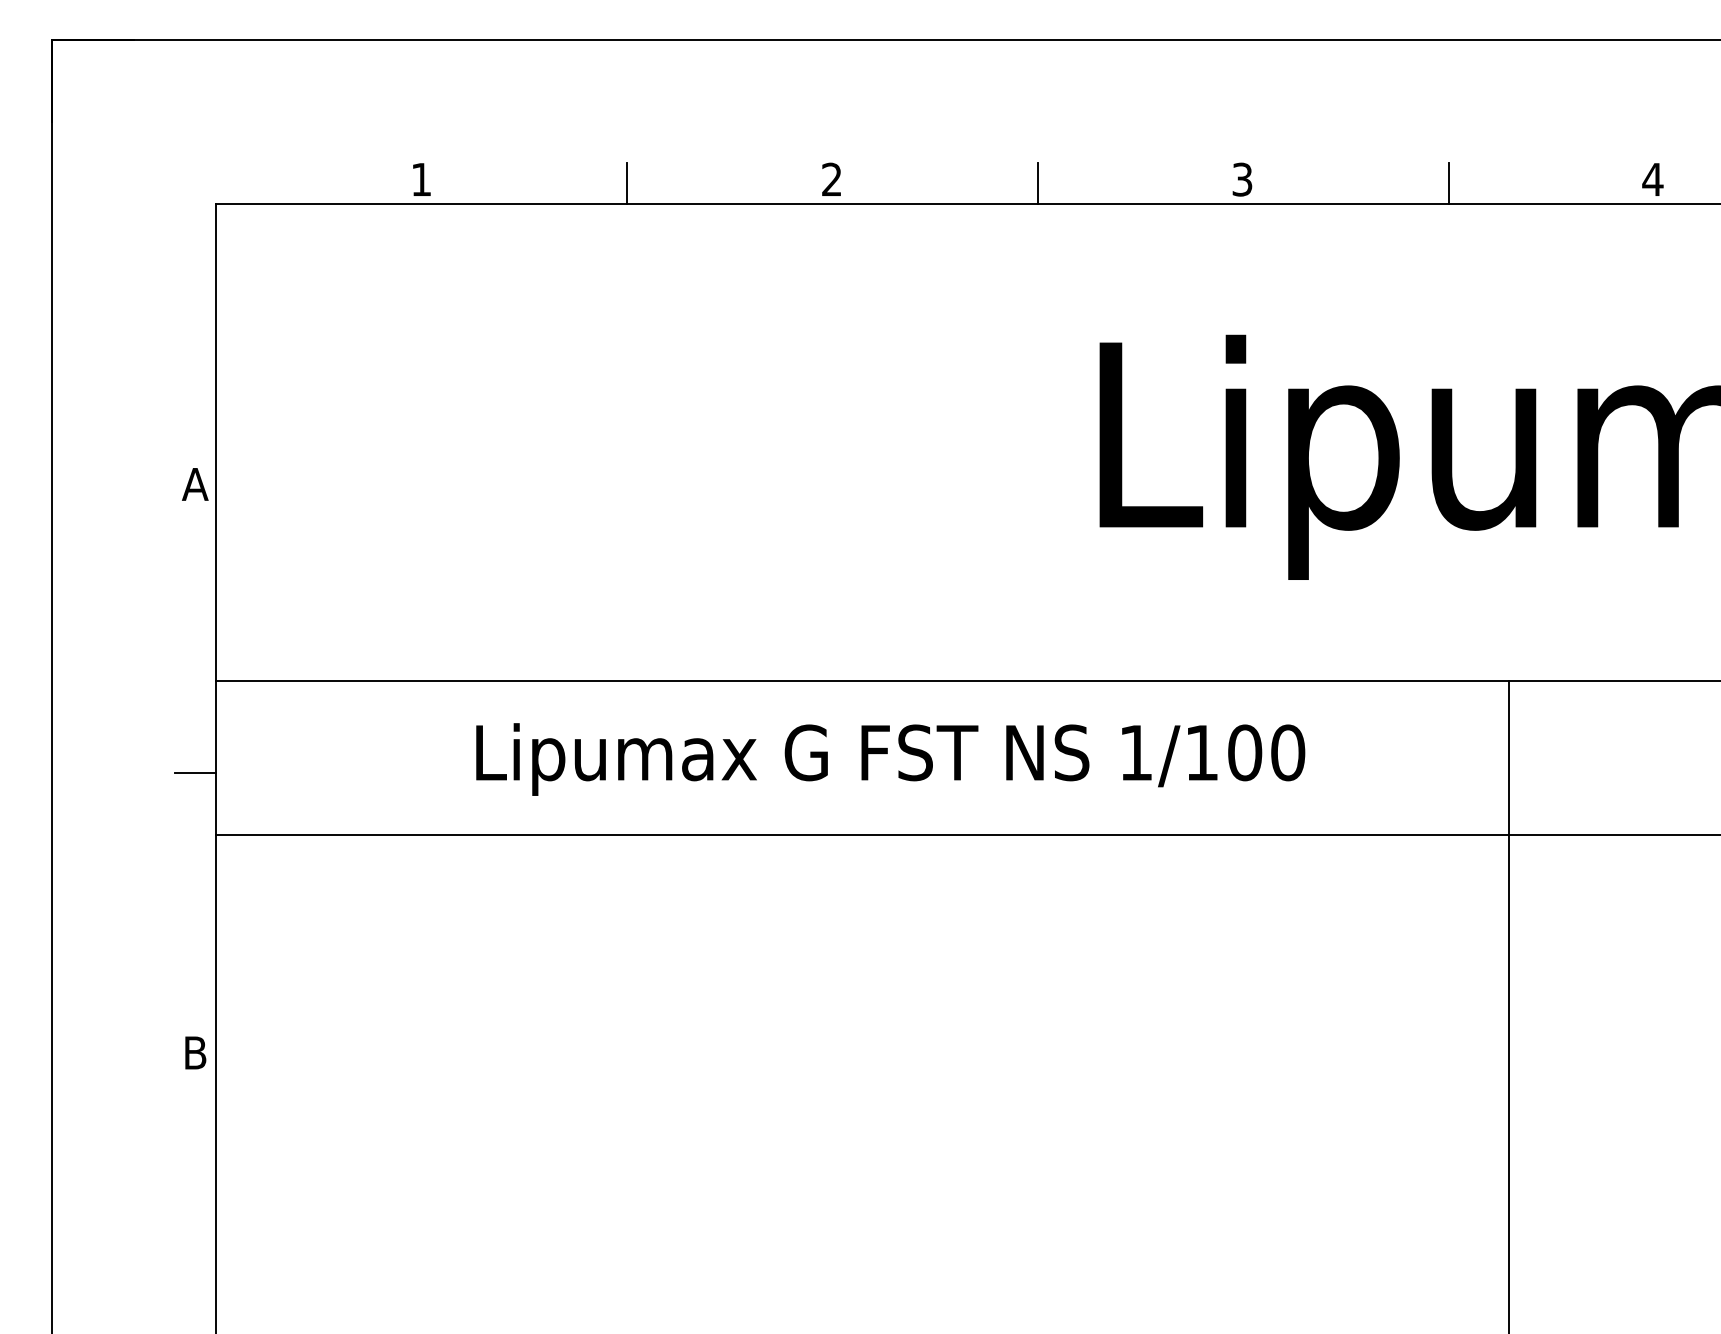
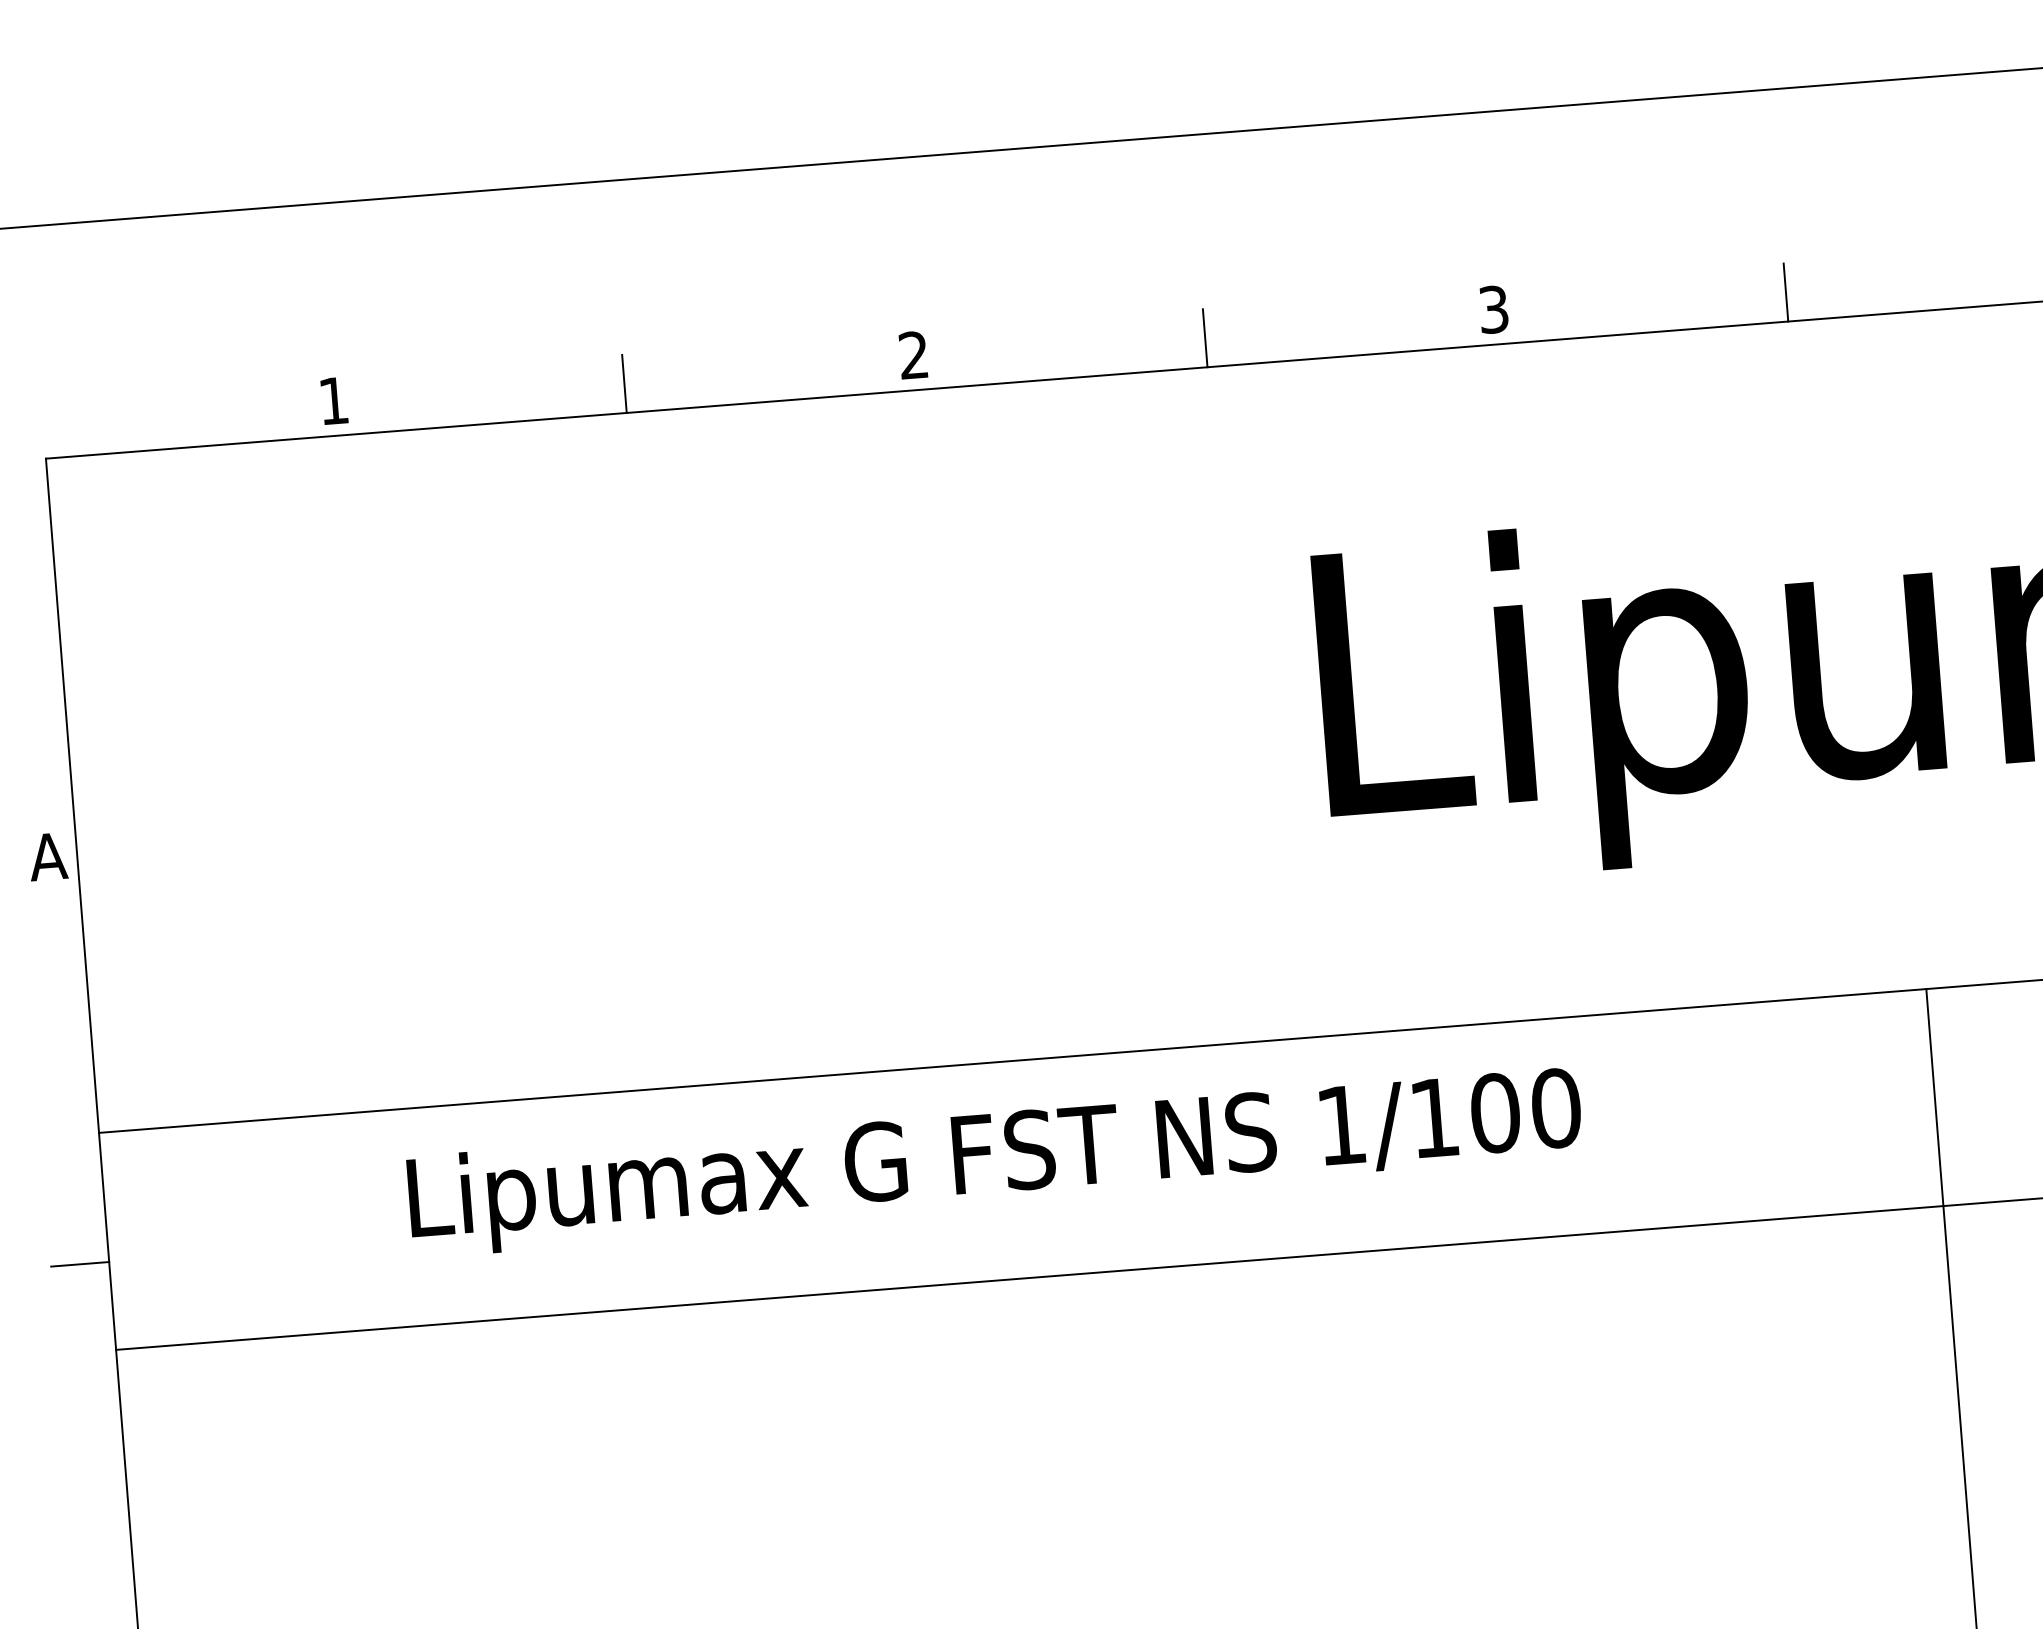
text: (890, 759) -> (995, 1161), moved

